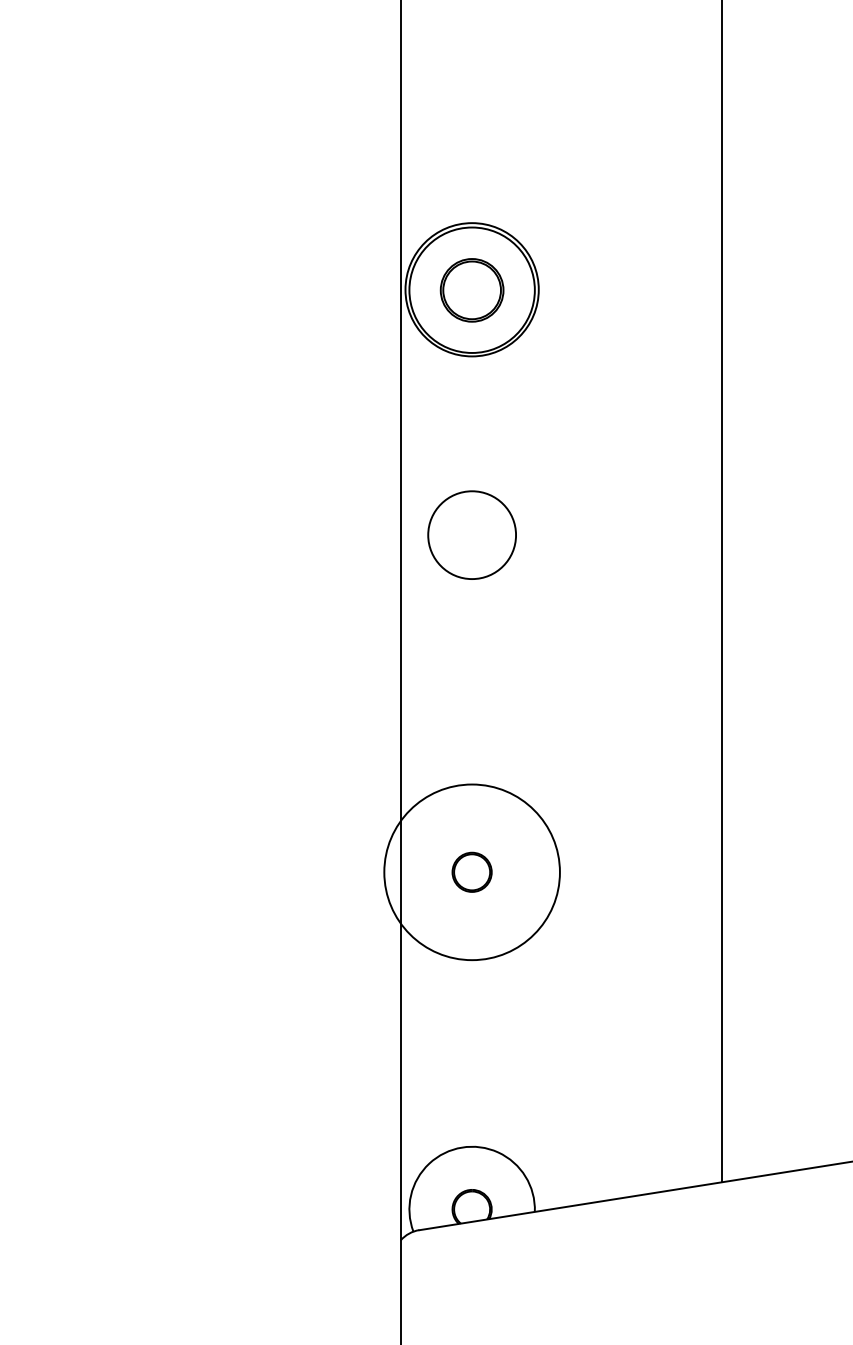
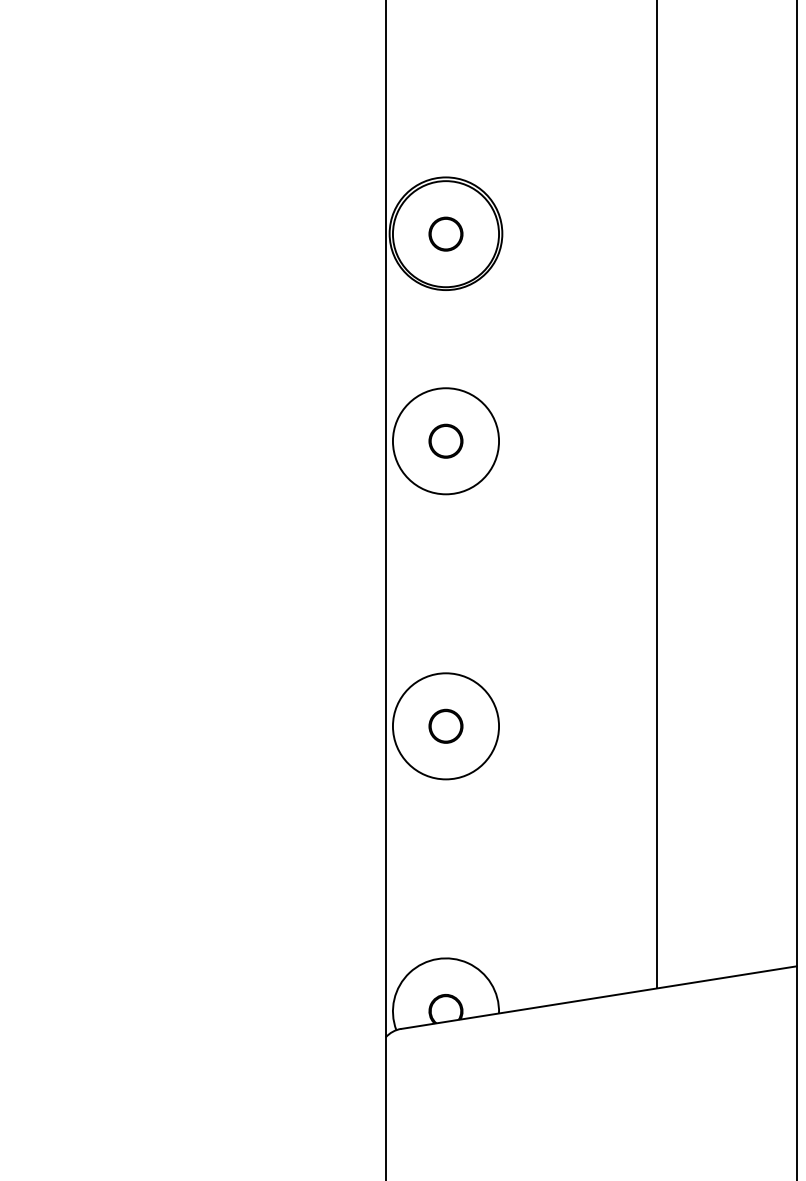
circle: (471, 289) -> (445, 233), size x0.62
circle: (471, 534) -> (445, 440), added
circle: (471, 535) -> (445, 441), size x1.43
circle: (471, 872) -> (445, 726), size x0.71

